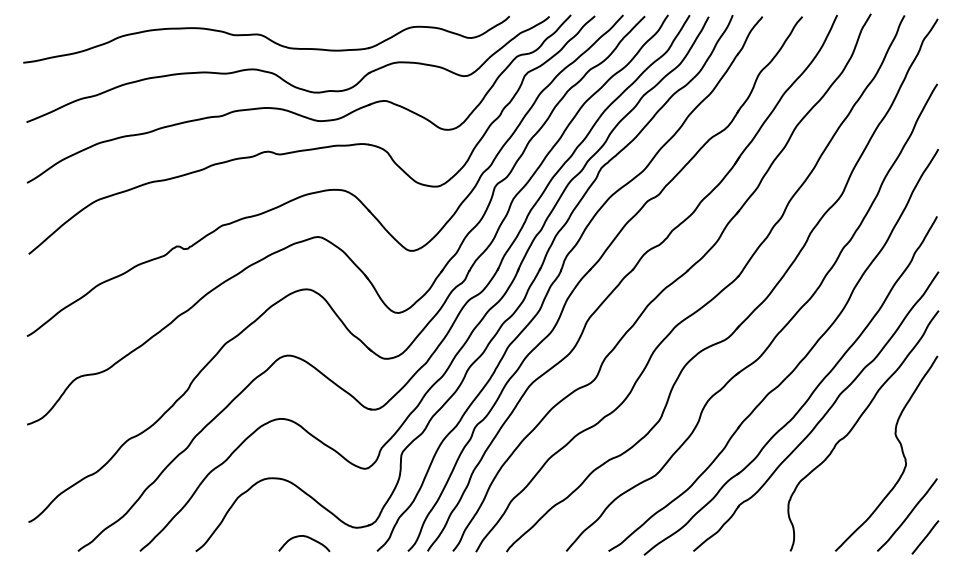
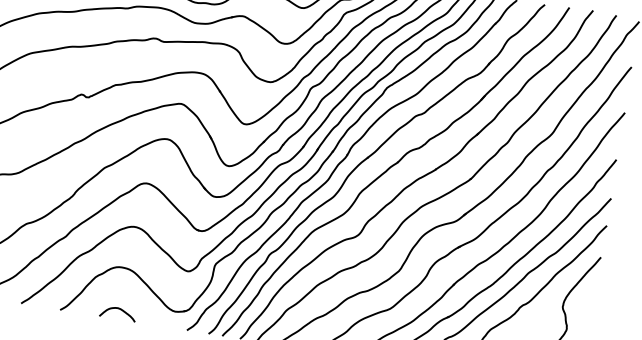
curve: (304, 537) -> (118, 309), moved

